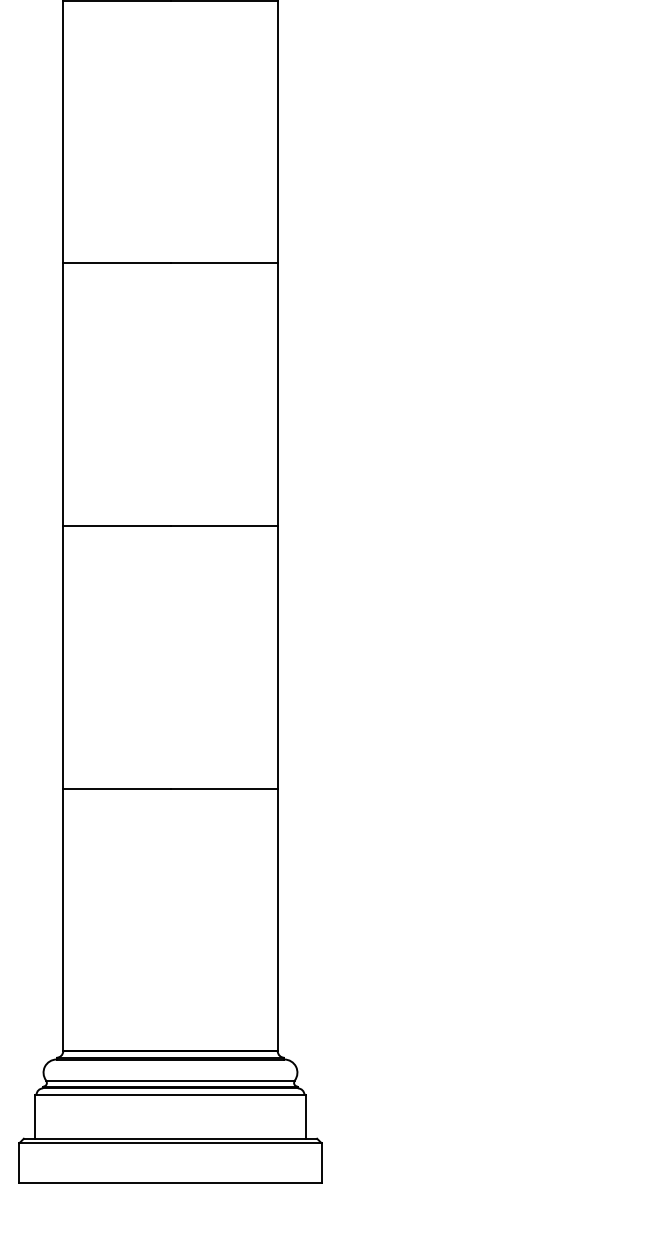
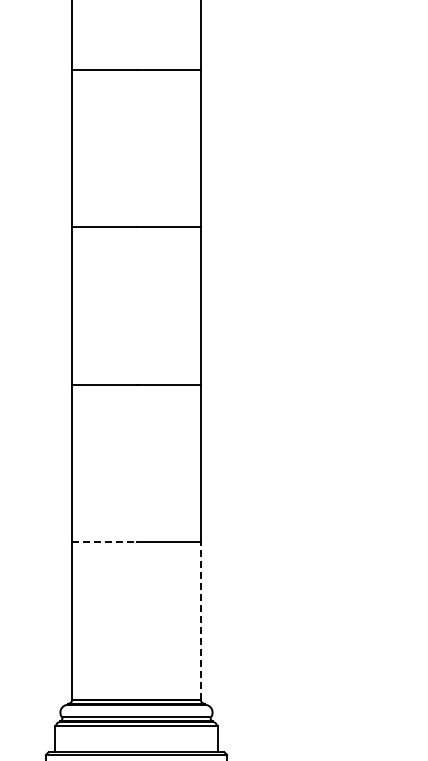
line: (117, 788) -> (104, 542), solid -> dashed
line: (277, 920) -> (200, 621), solid -> dashed

